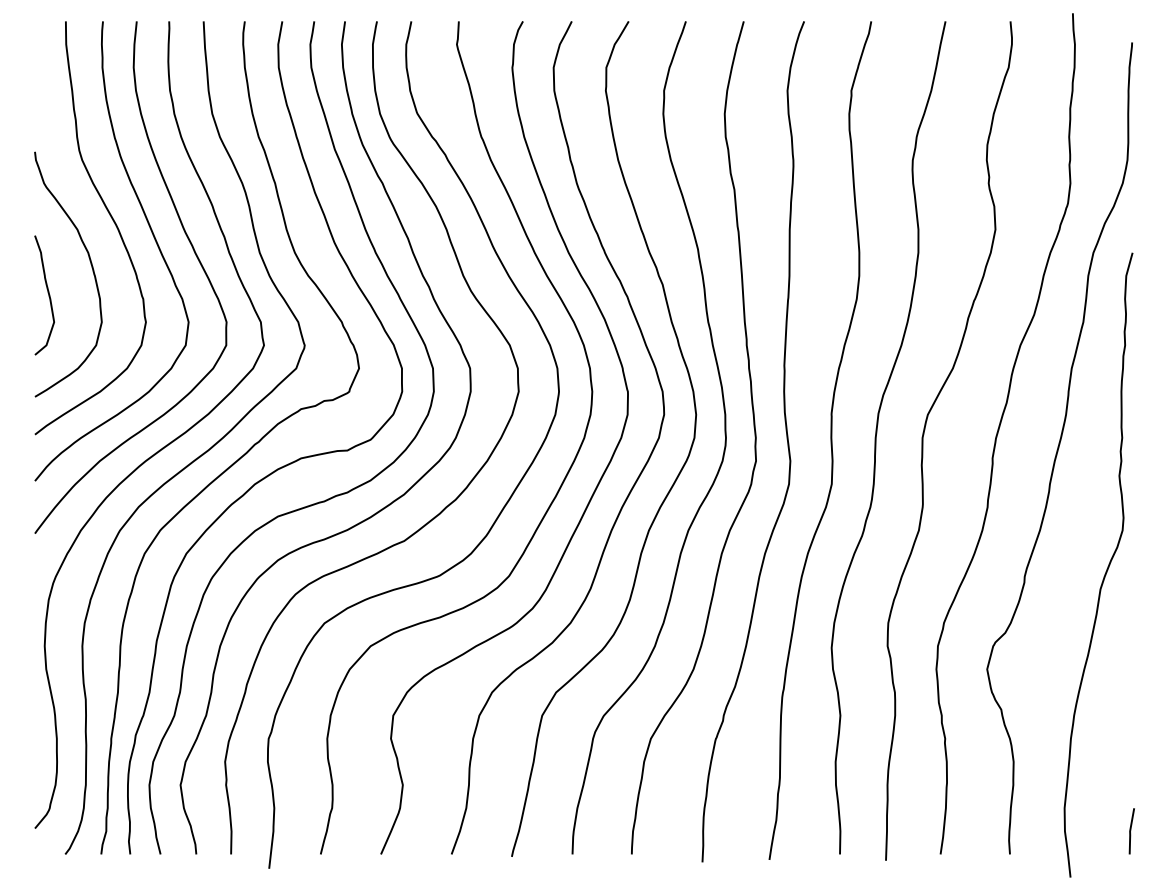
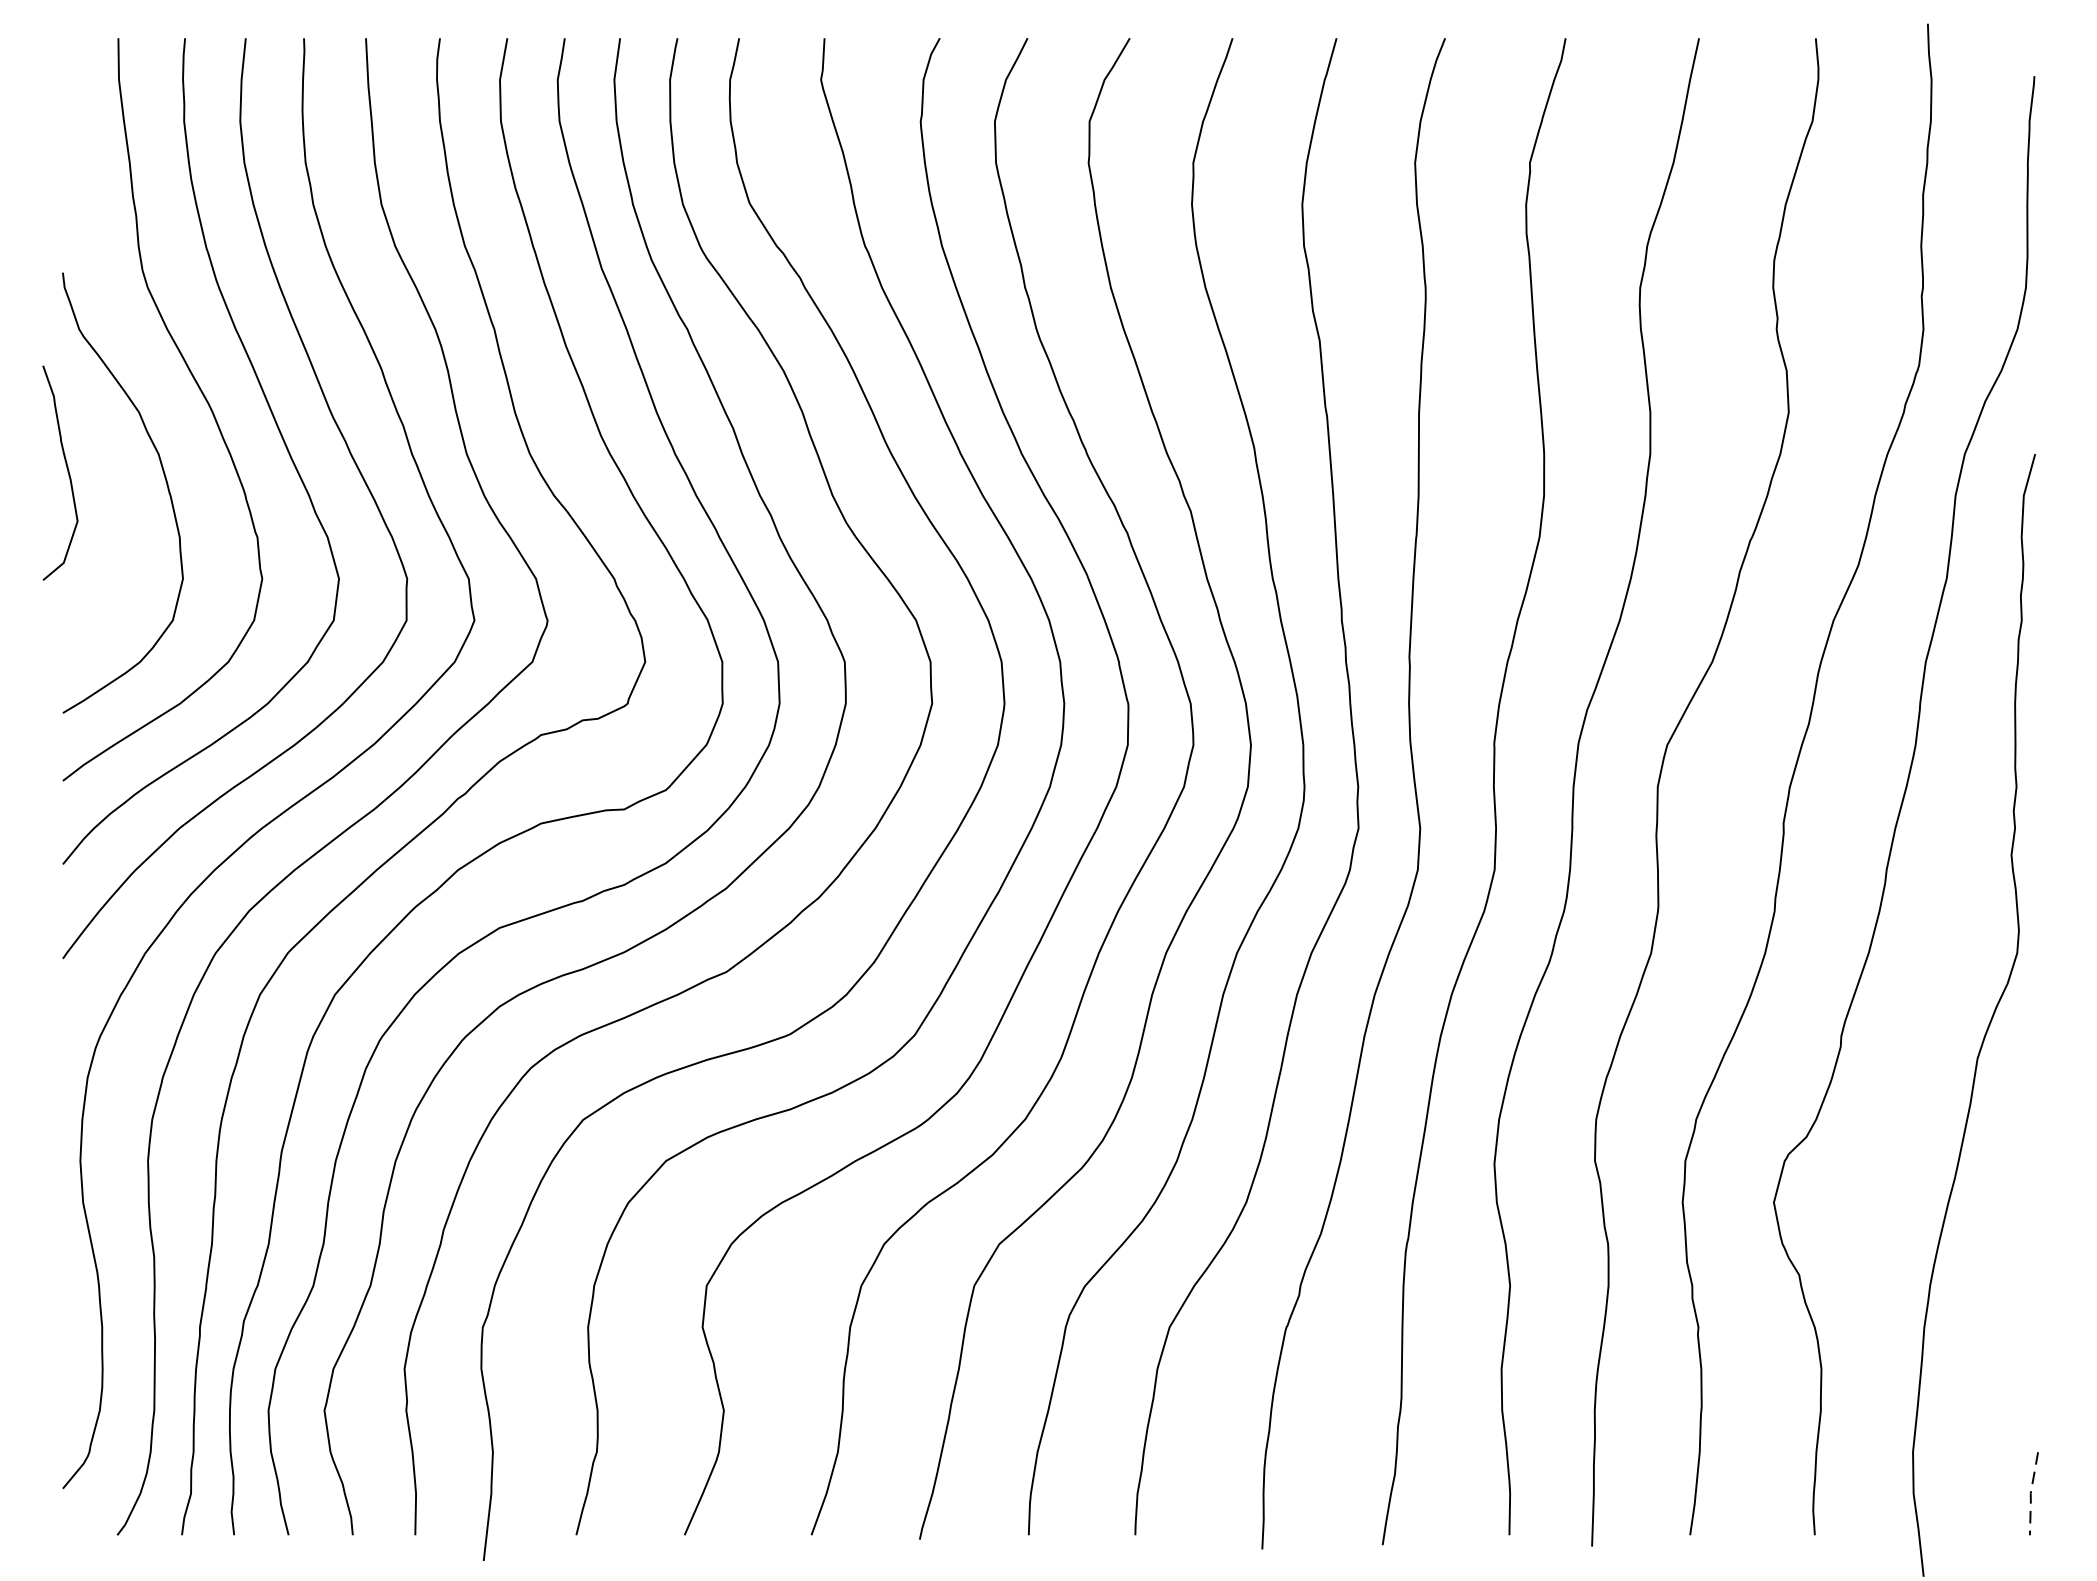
curve: (48, 295) -> (67, 473), moved
line: (1130, 832) -> (2031, 1495), solid -> dashed

